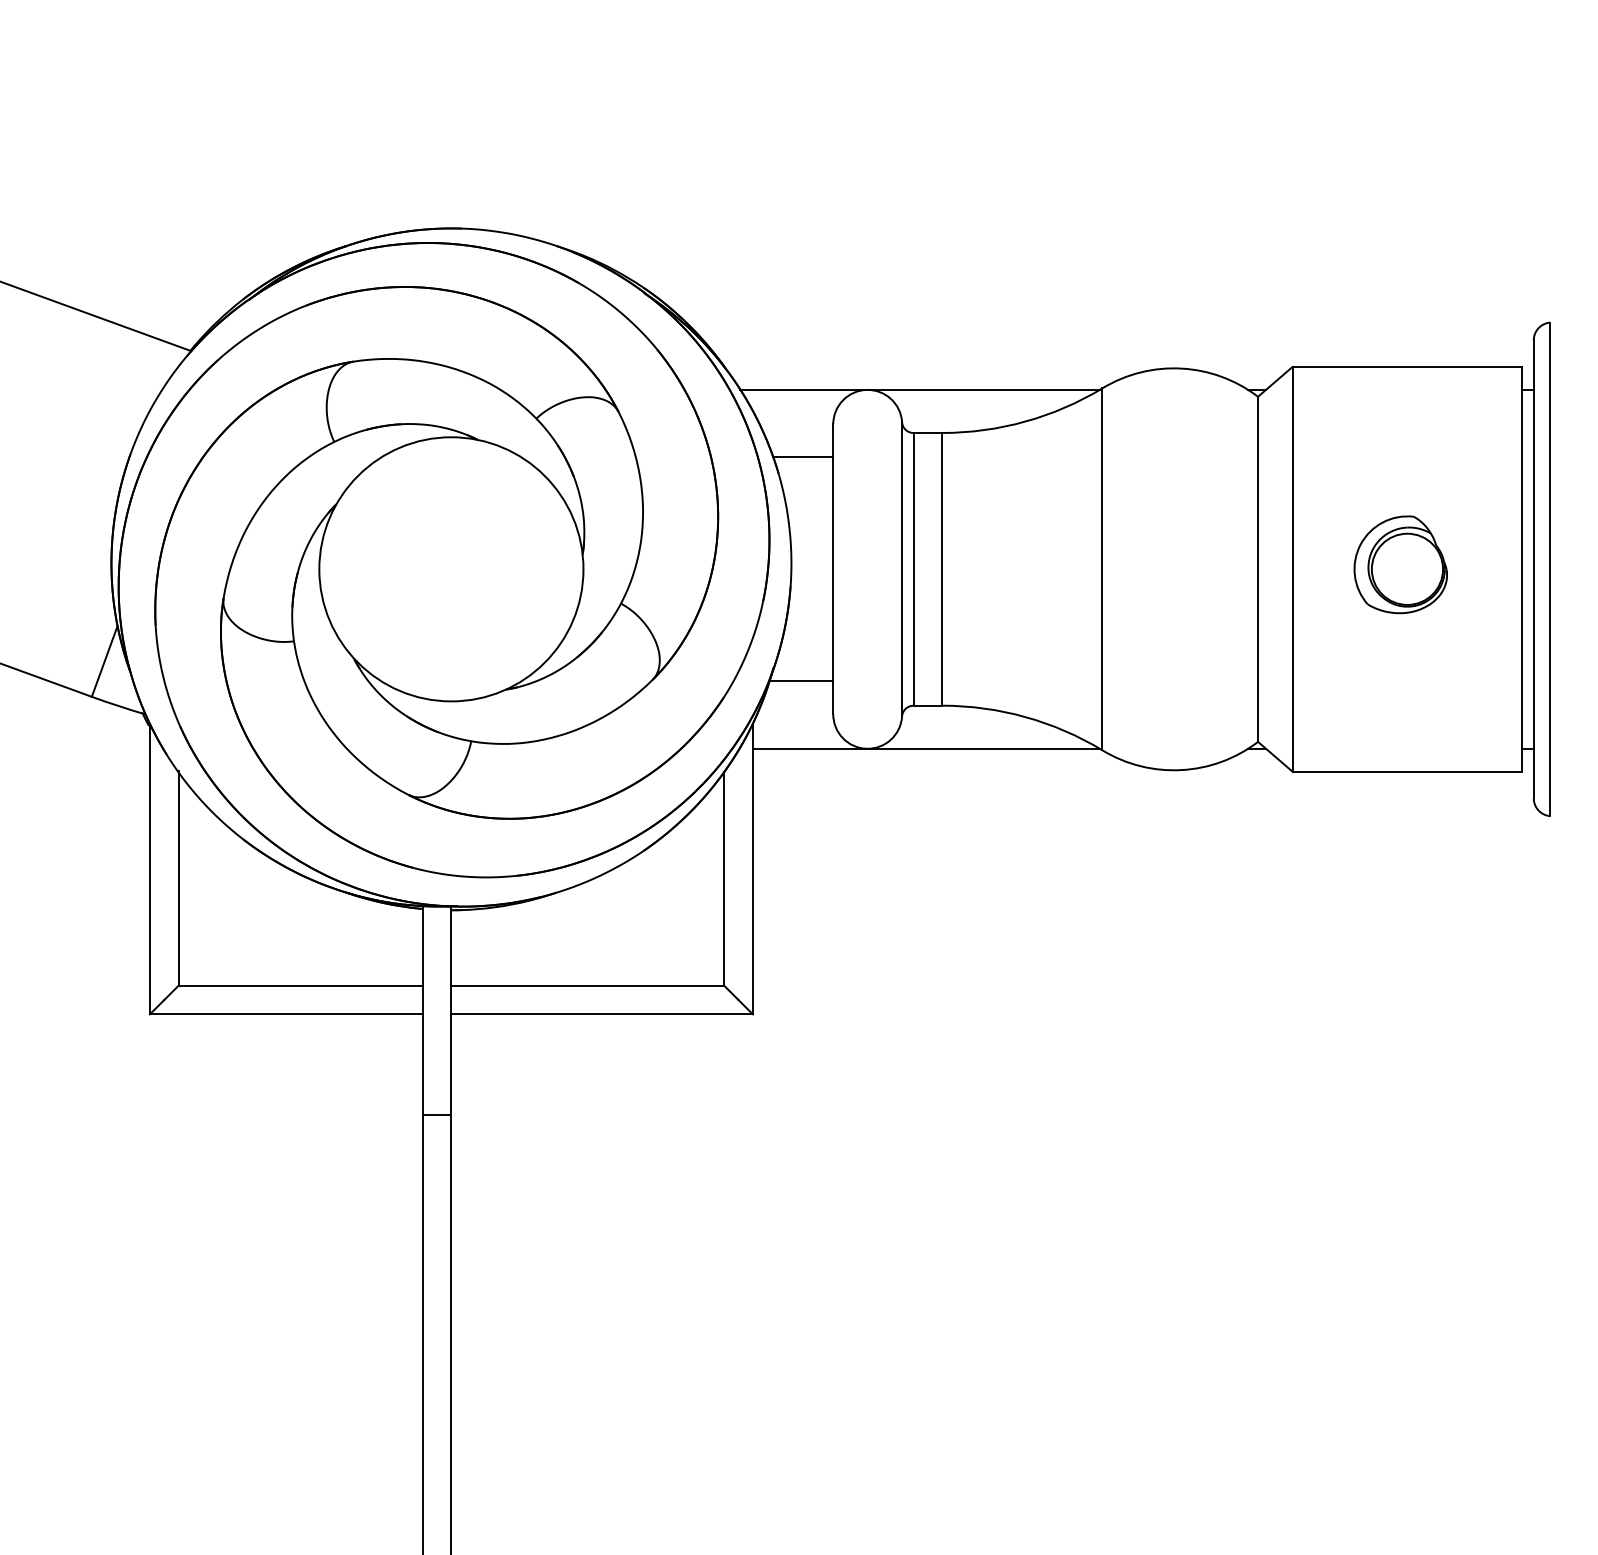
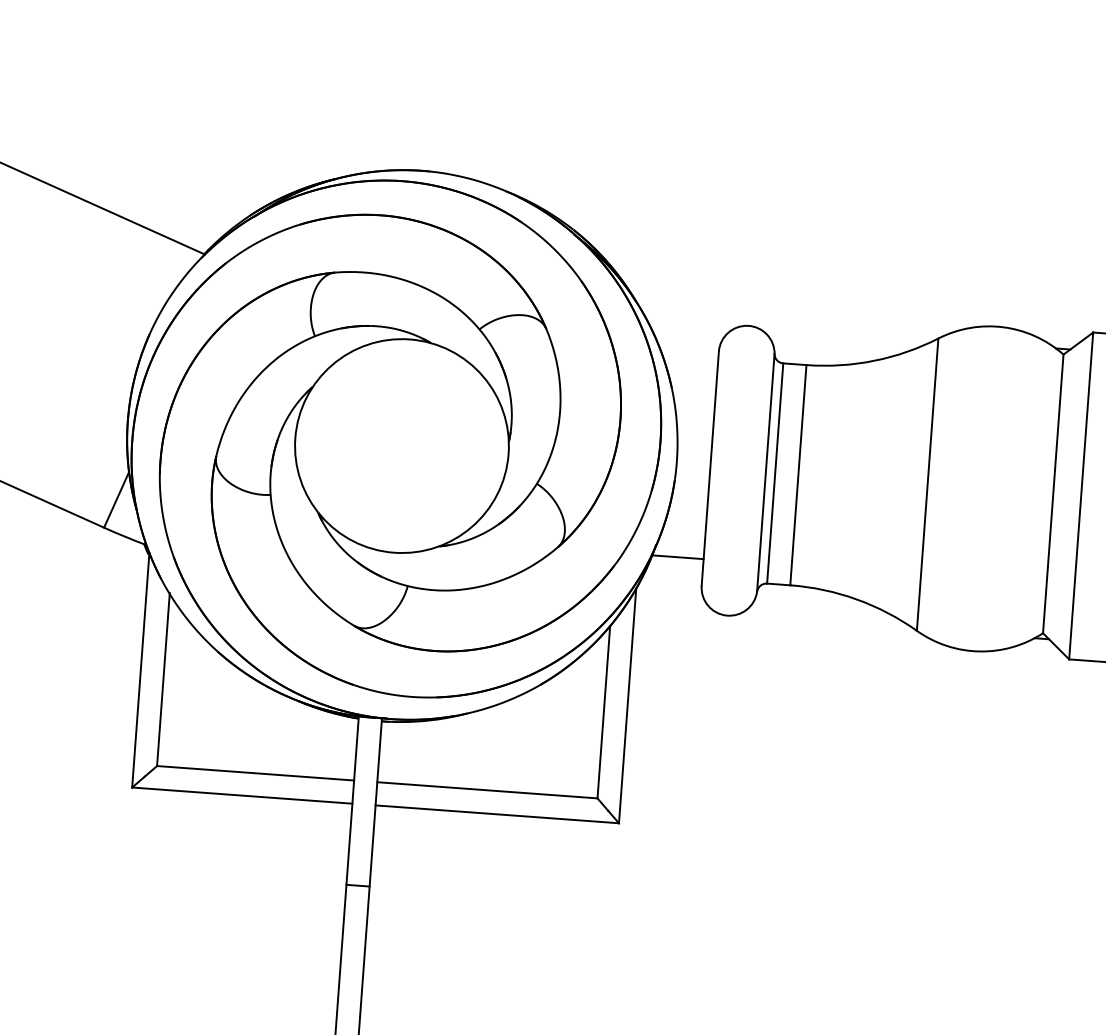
line: (919, 389) -> (790, 328), removed
line: (803, 457) -> (692, 376), removed
line: (925, 748) -> (774, 618), removed

